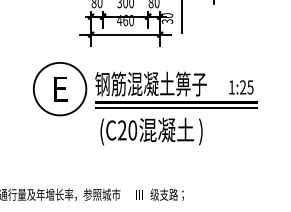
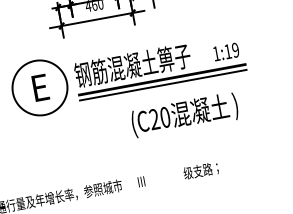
text: (246, 87) -> (231, 51), 1:25 -> 1:19
text: (151, 131) -> (184, 114), moved
text: (166, 194) -> (200, 170), moved

